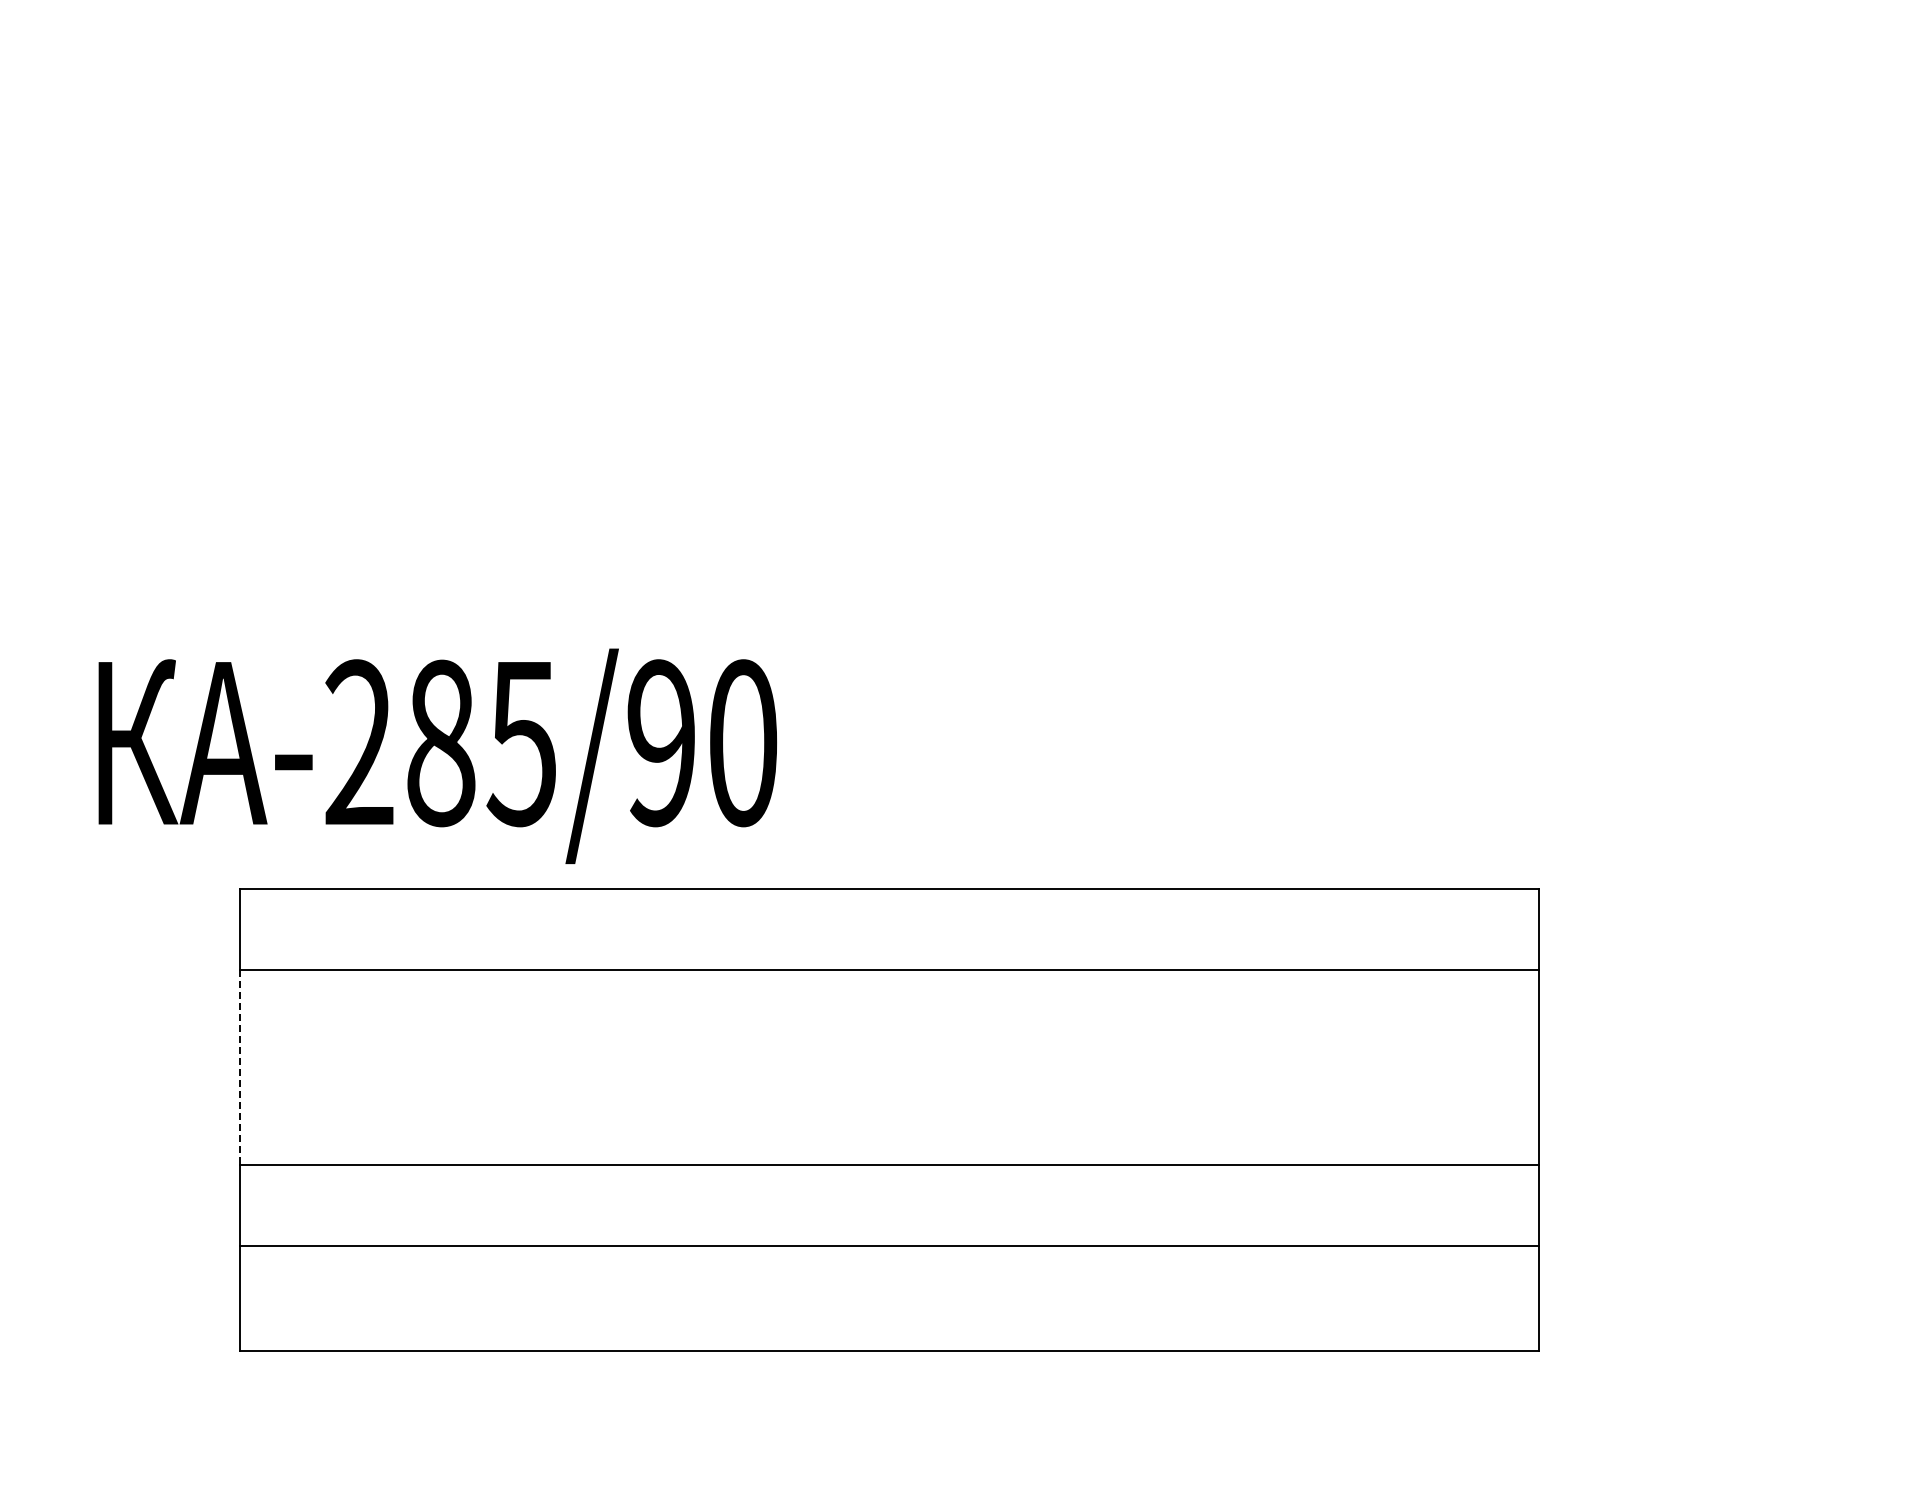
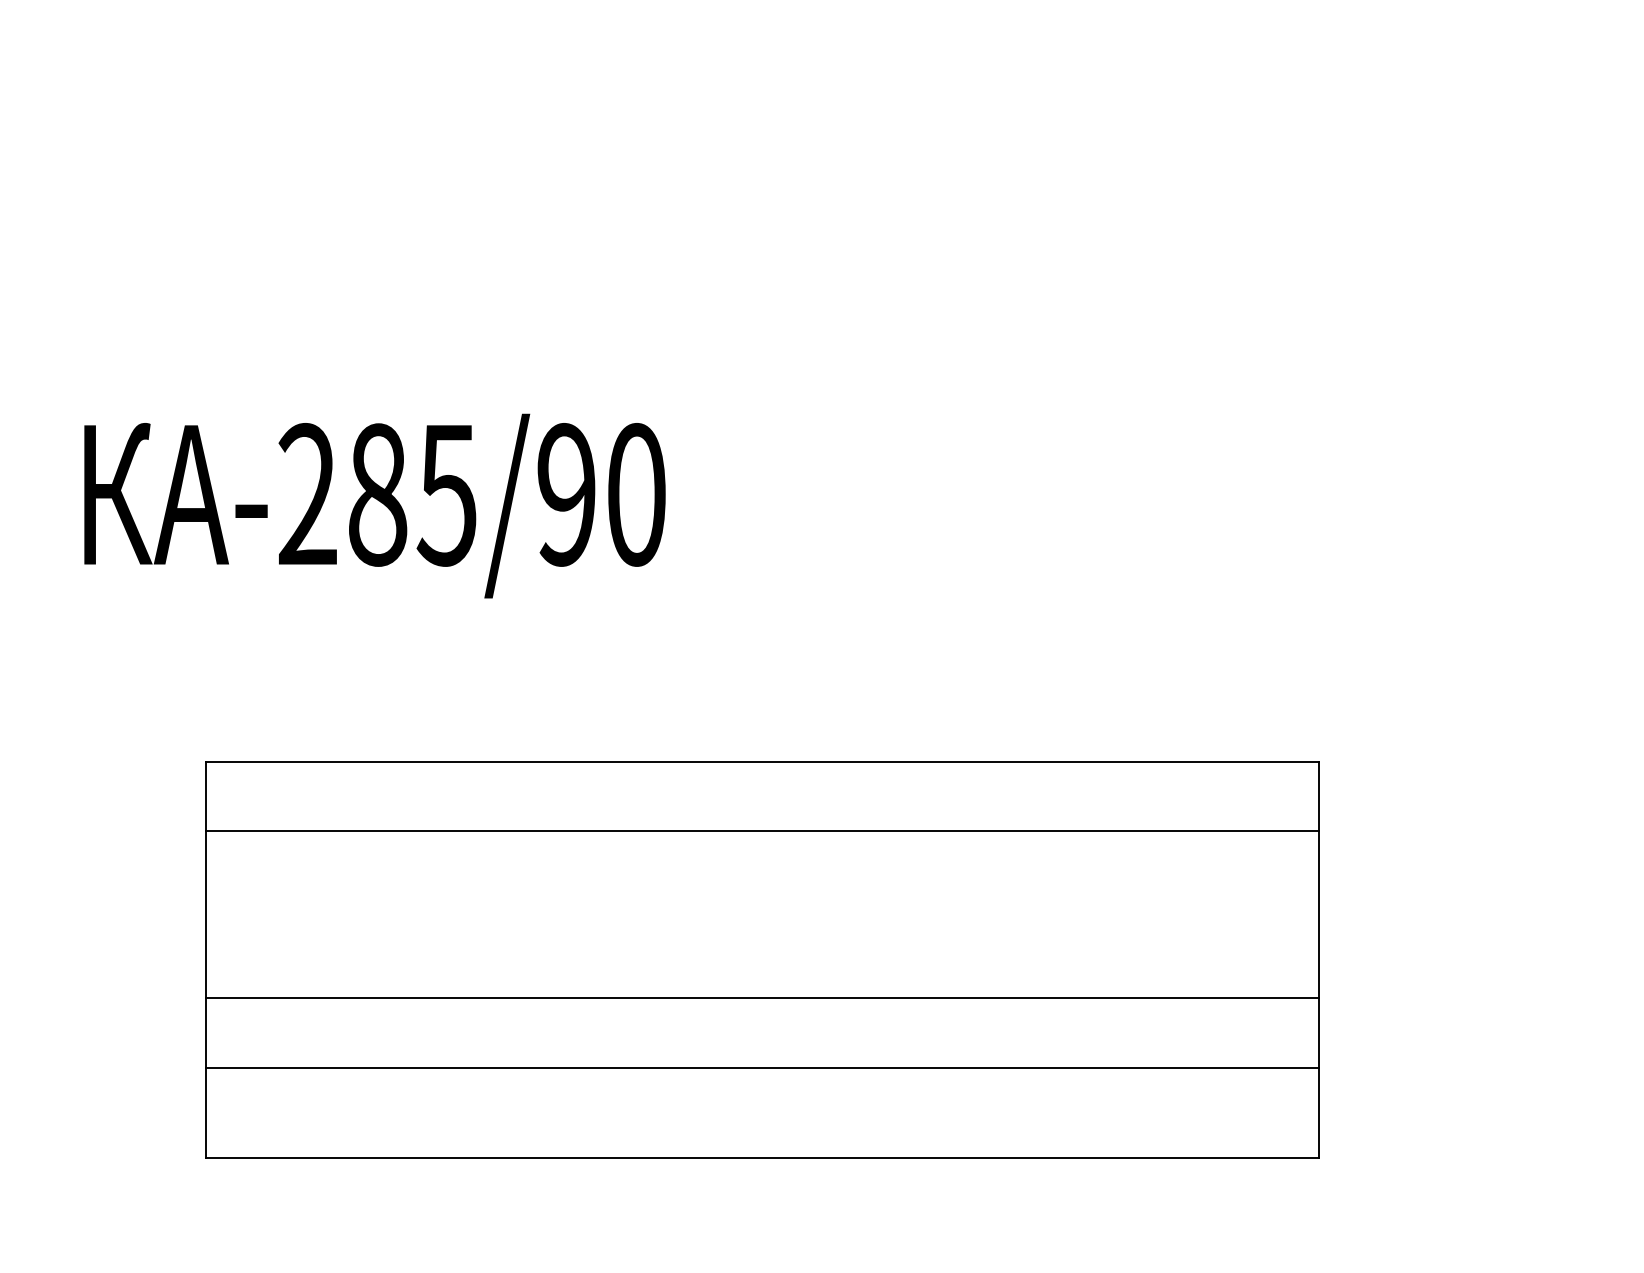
text: (437, 755) -> (374, 505), moved
line: (240, 1067) -> (205, 914), dashed -> solid

